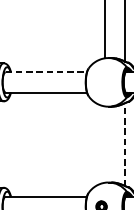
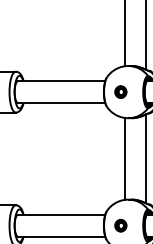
line: (46, 72) -> (61, 81), dashed -> solid
part: (101, 81) -> (120, 91), added
line: (104, 144) -> (124, 158), added
line: (125, 144) -> (146, 158), dashed -> solid

